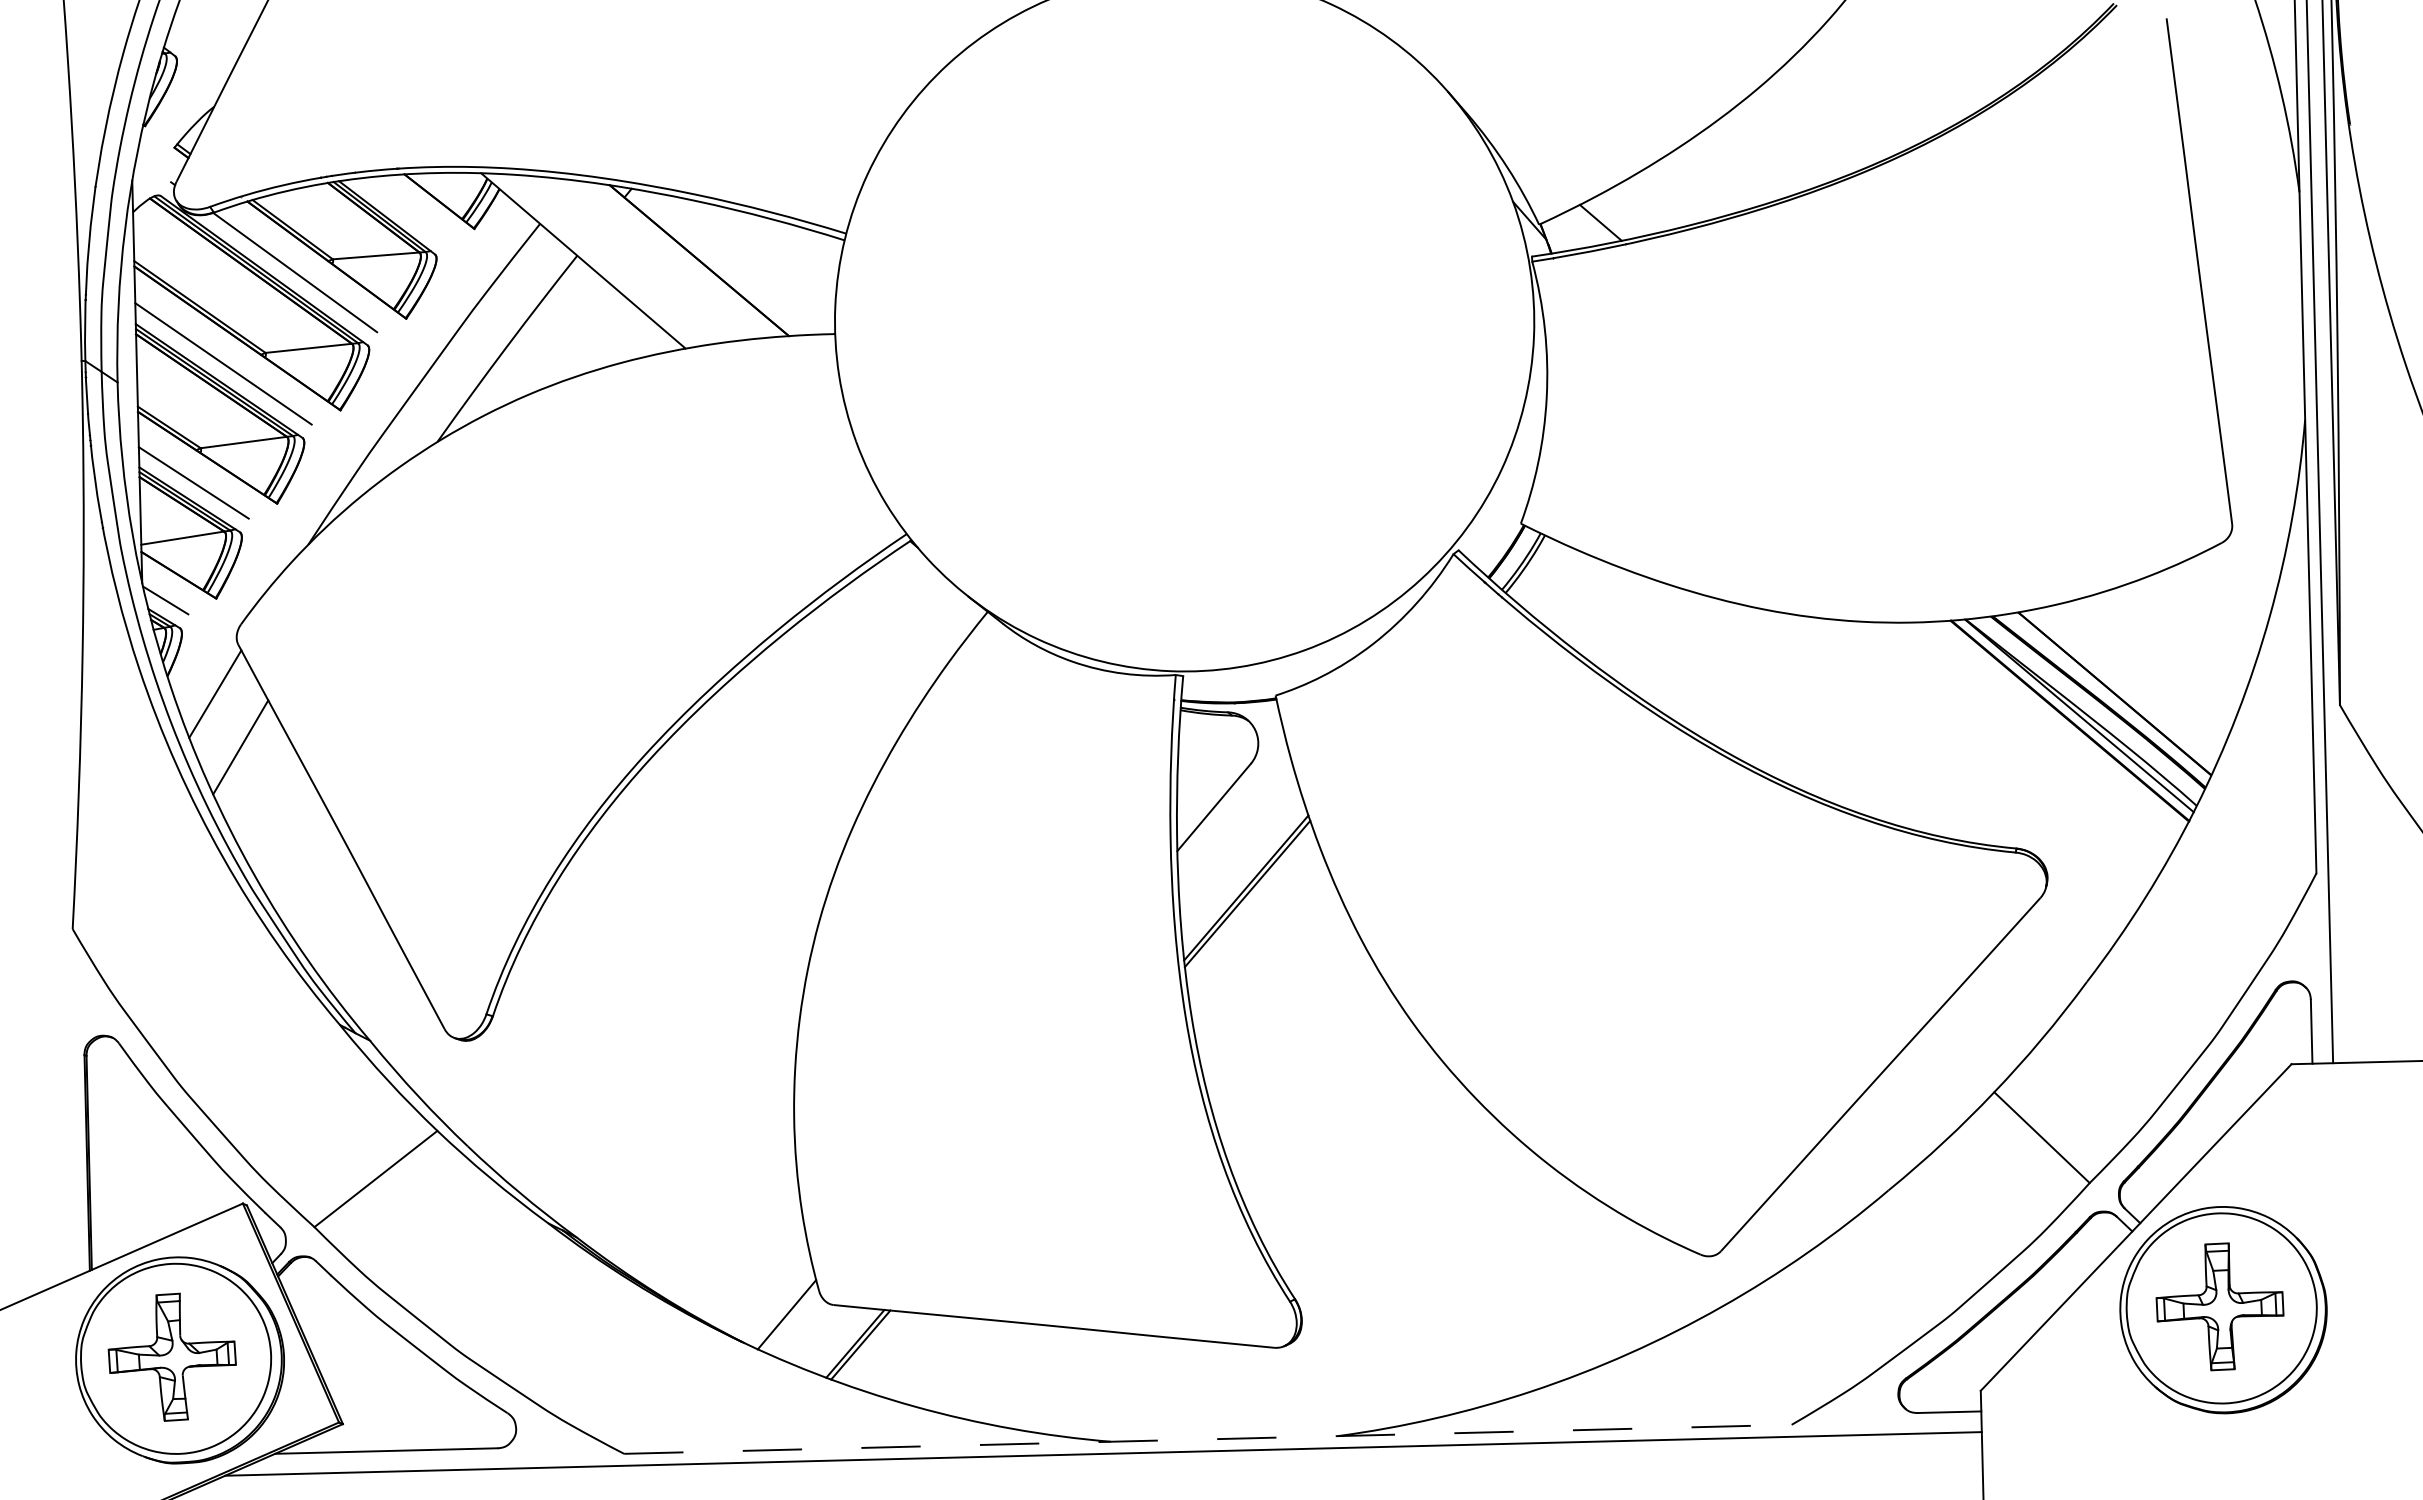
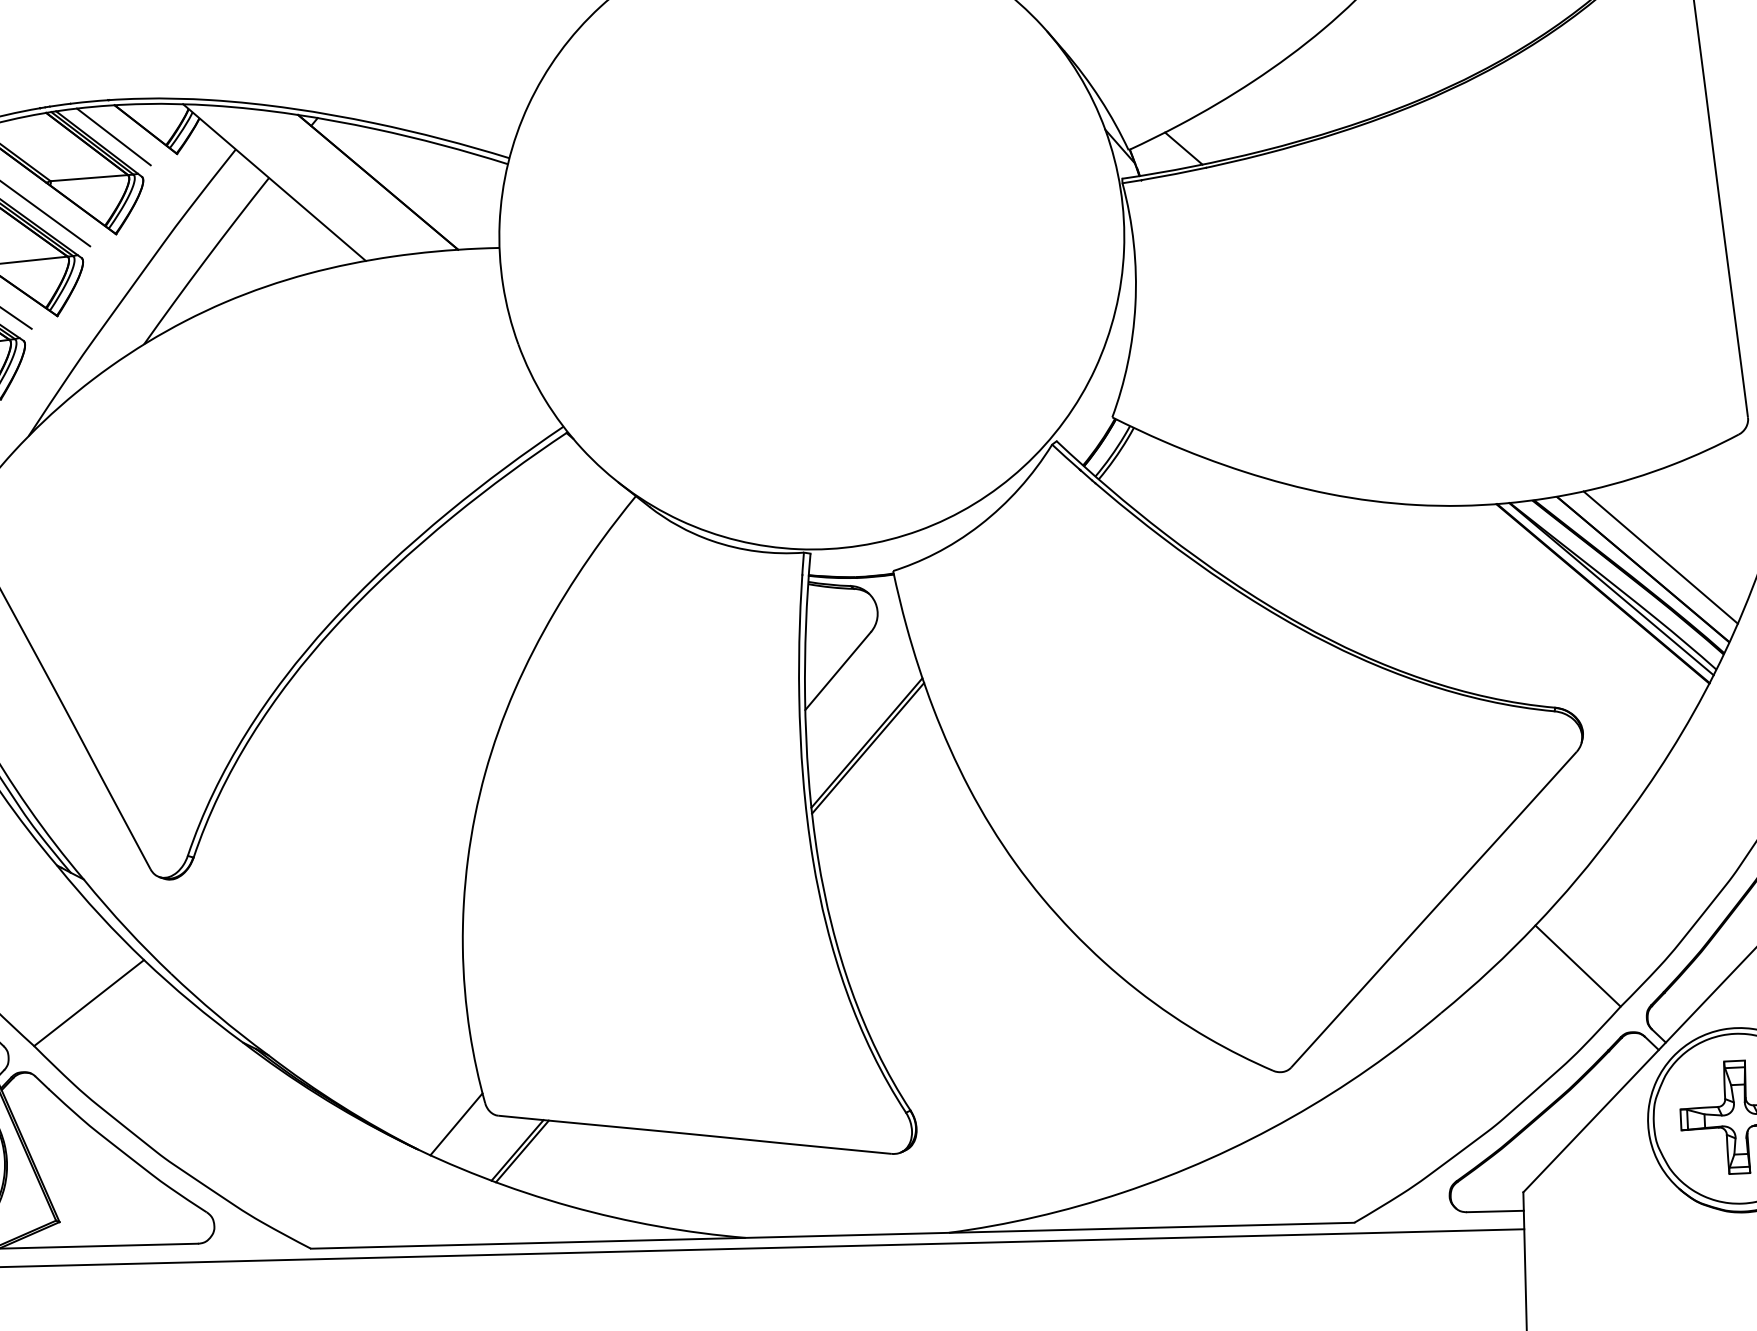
line: (403, 209) -> (113, 136), added
line: (2134, 680) -> (1660, 557), added
line: (1207, 1439) -> (832, 1235), dashed -> solid

